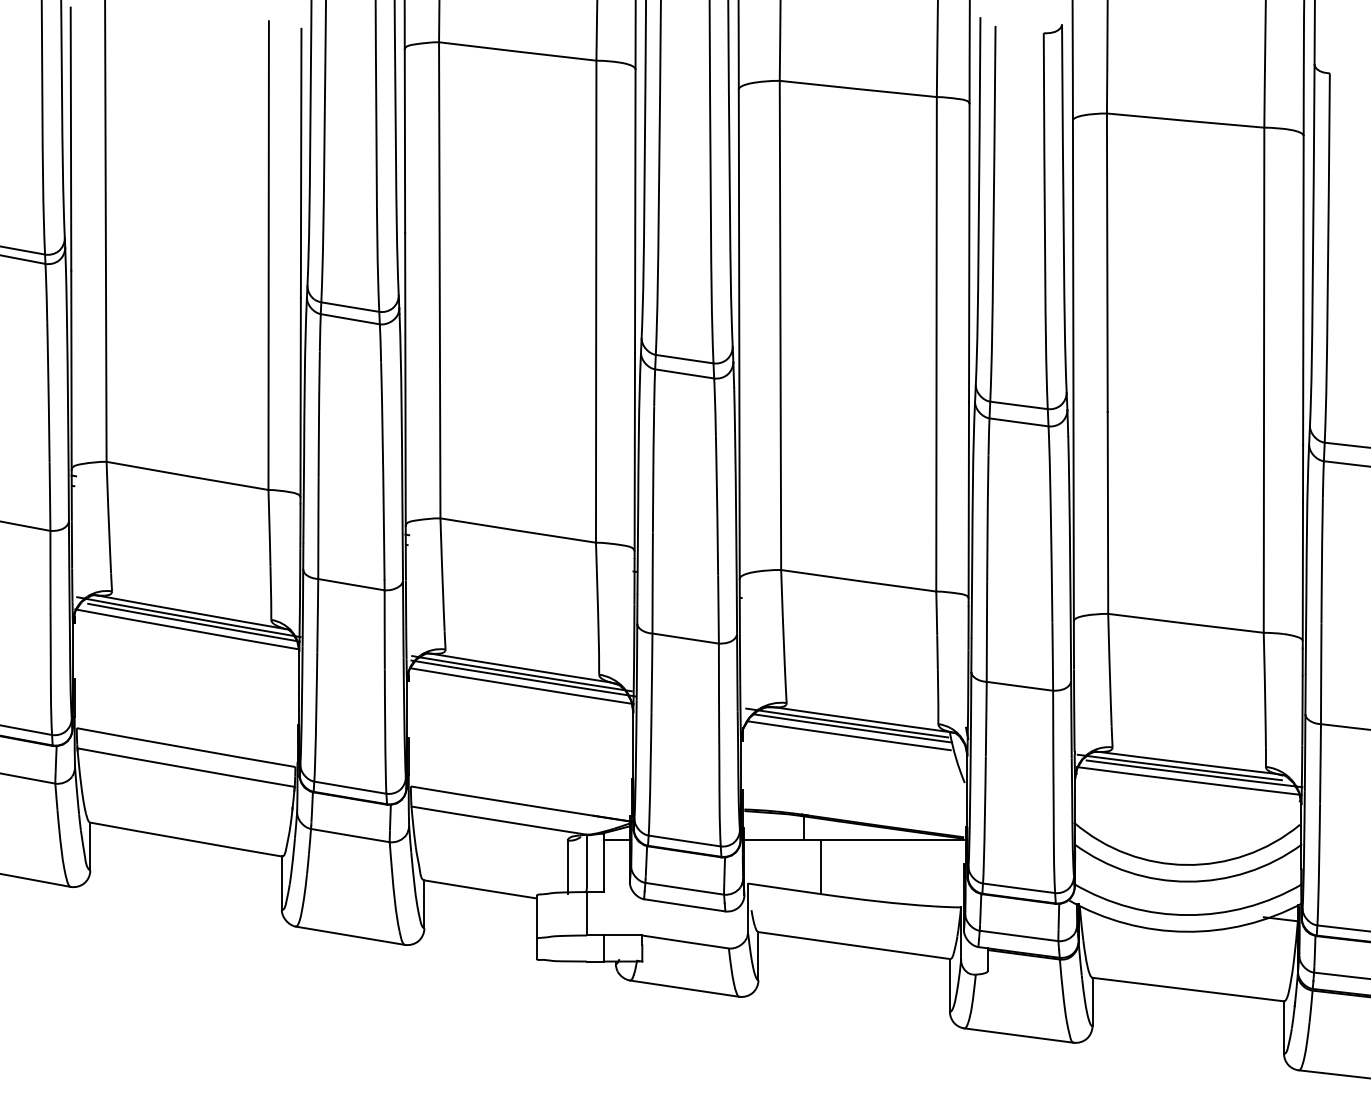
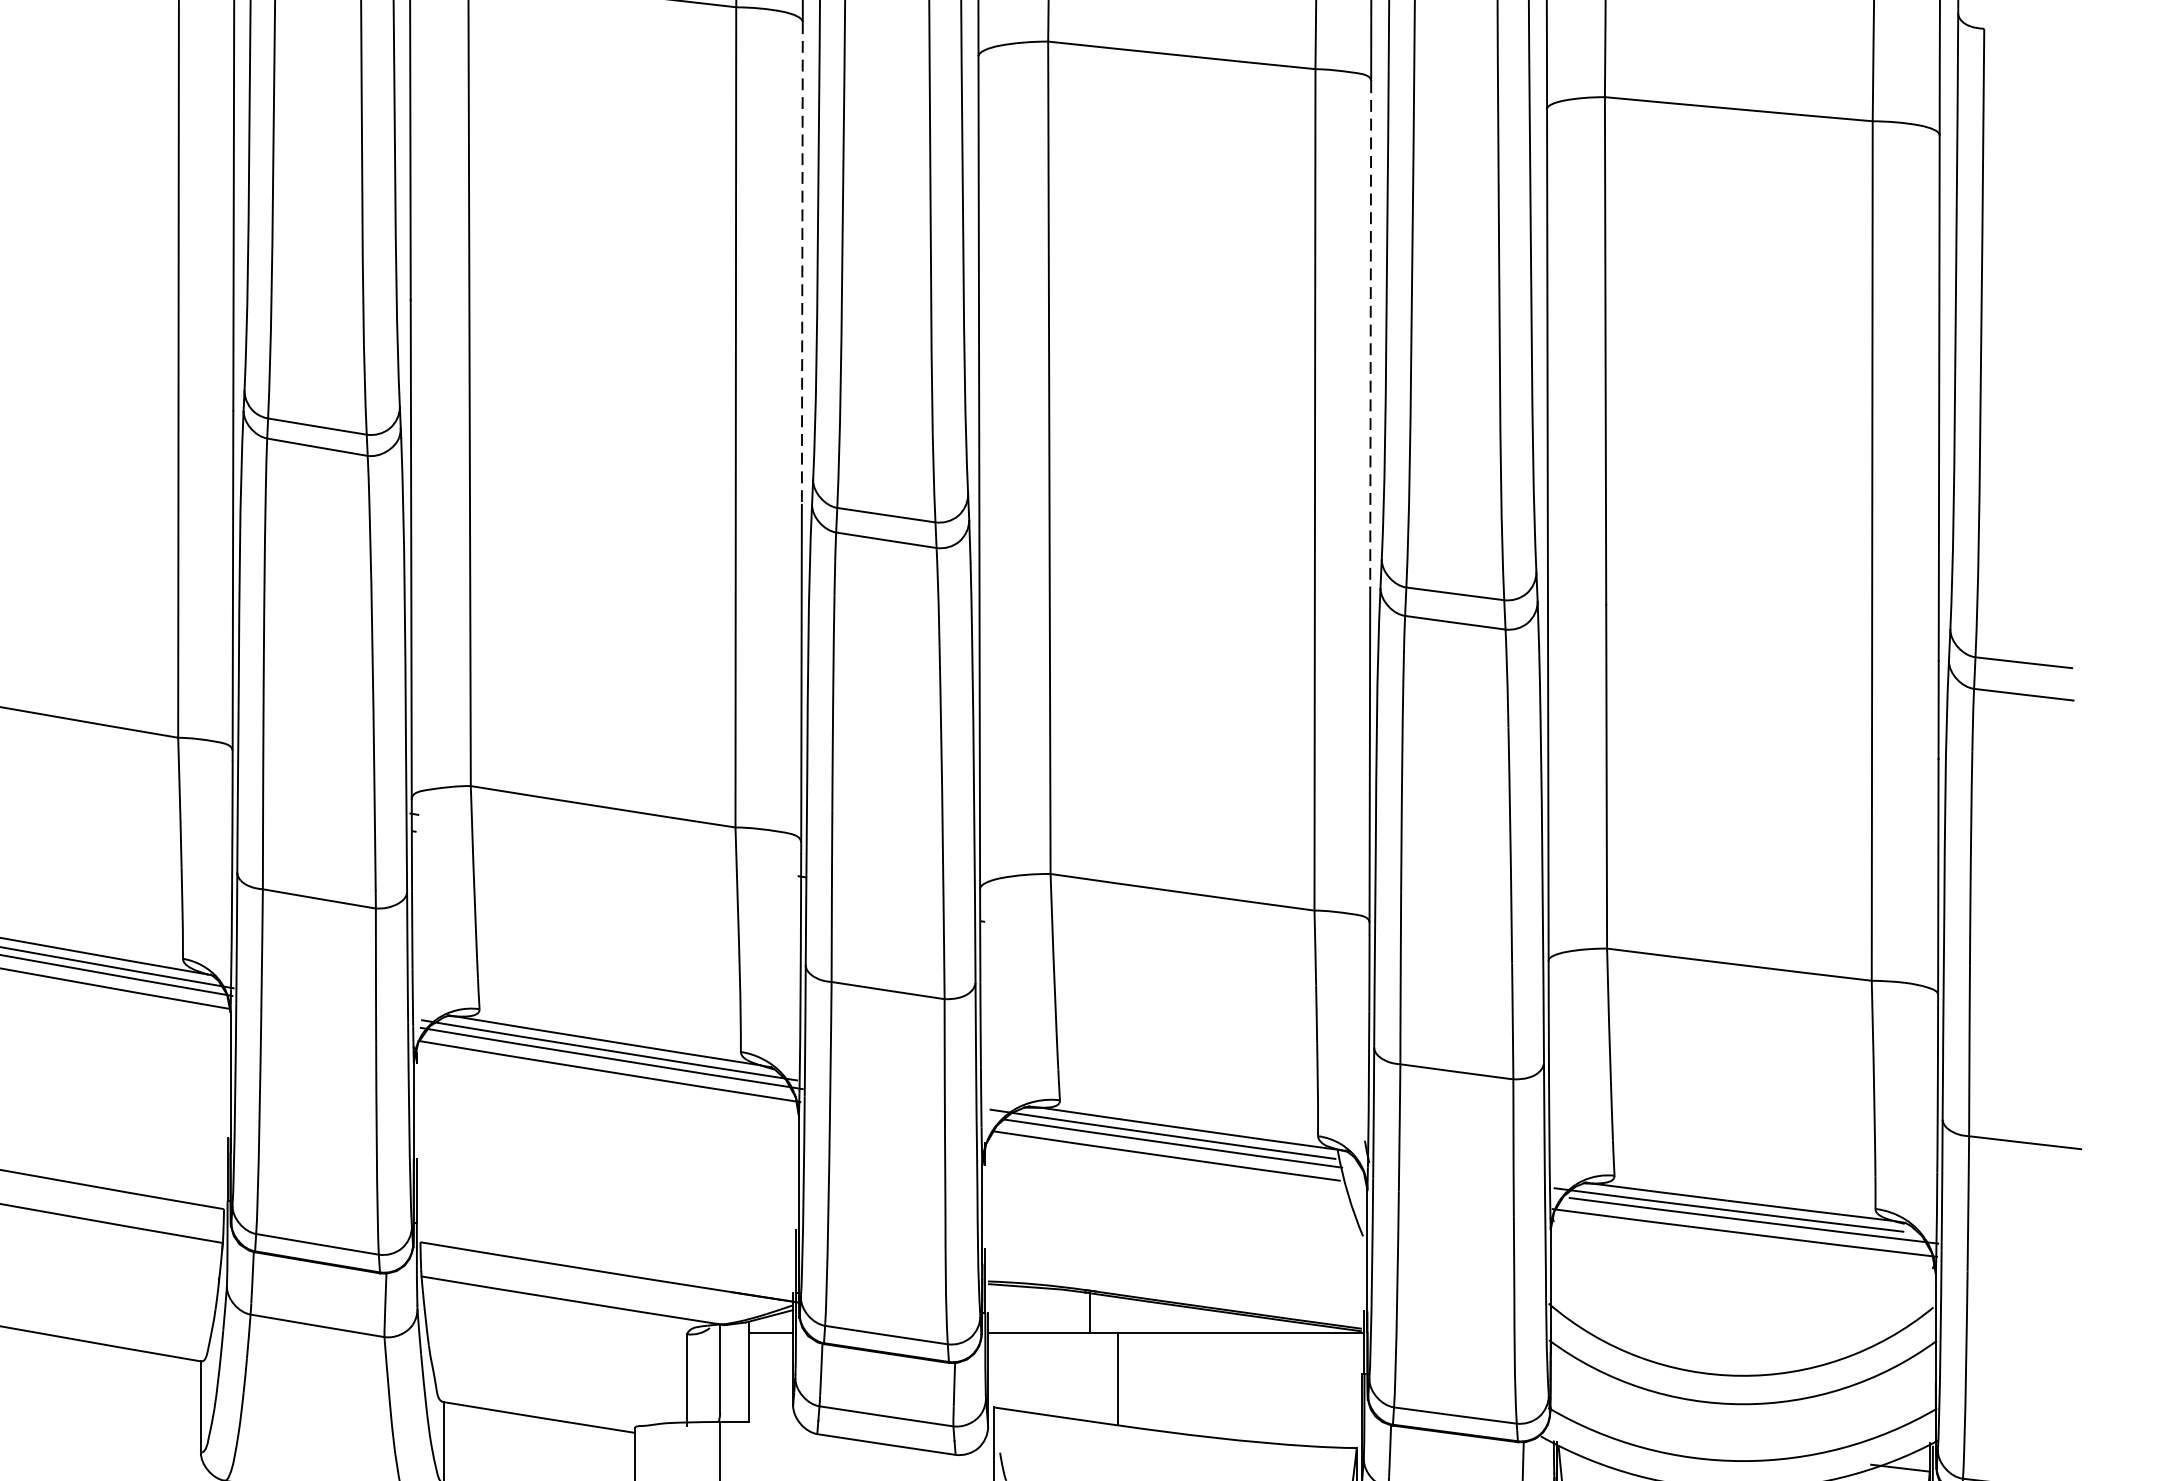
line: (635, 211) -> (802, 263), solid -> dashed
line: (969, 253) -> (1371, 335), solid -> dashed

